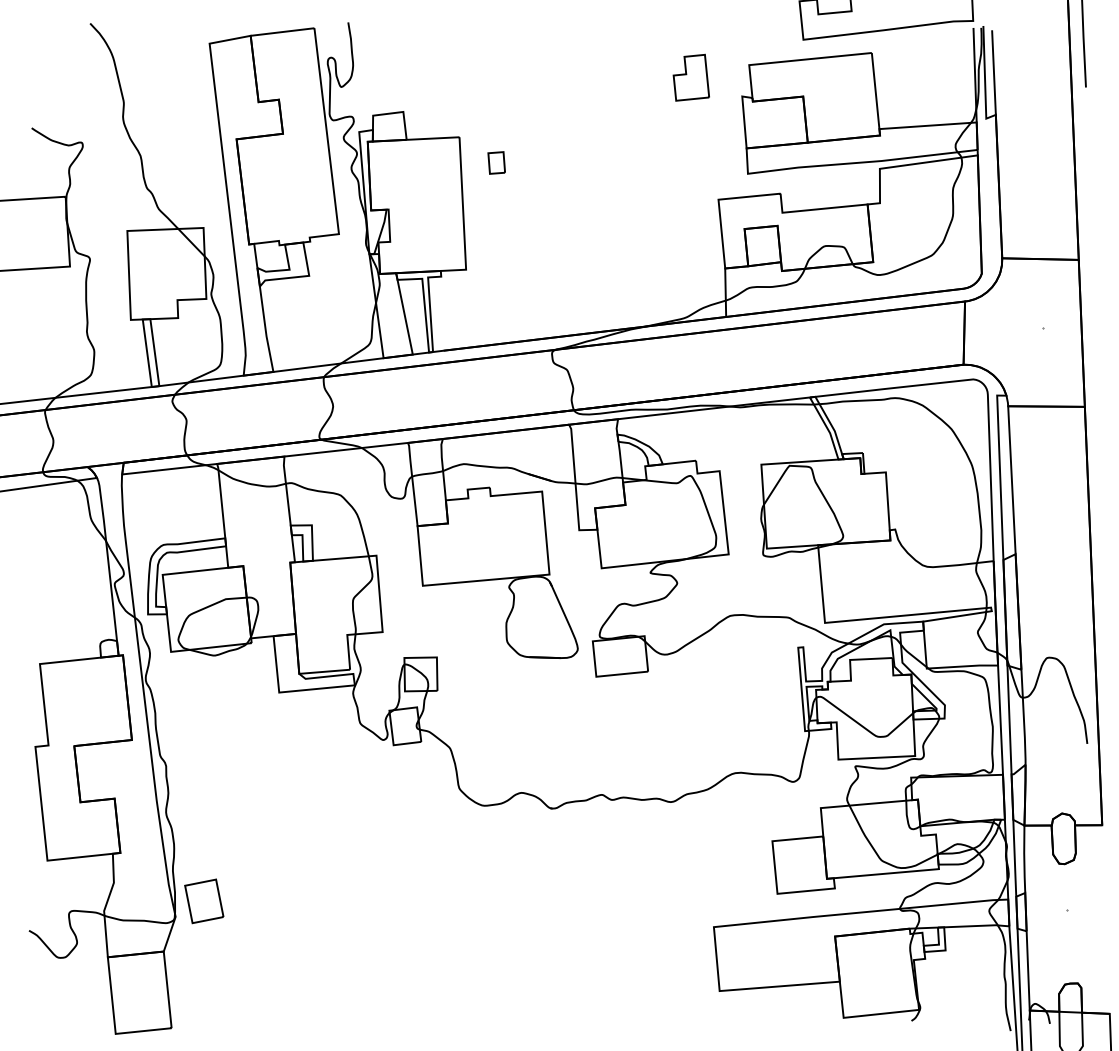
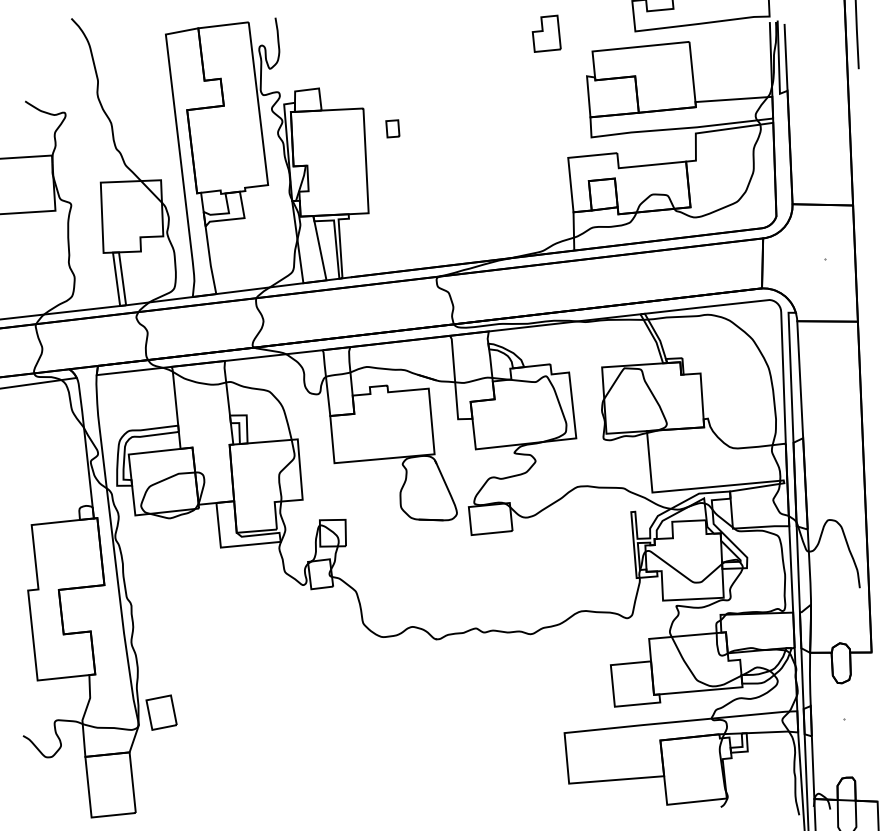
part: (690, 77) -> (546, 33), moved

